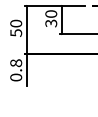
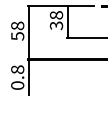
text: (50, 13) -> (55, 14), 30 -> 38
text: (15, 23) -> (16, 25), 50 -> 58

